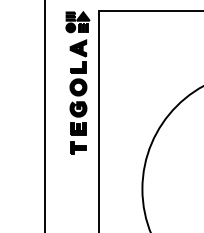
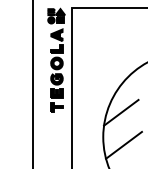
line: (167, 155) -> (121, 112), added
line: (170, 200) -> (123, 145), added

